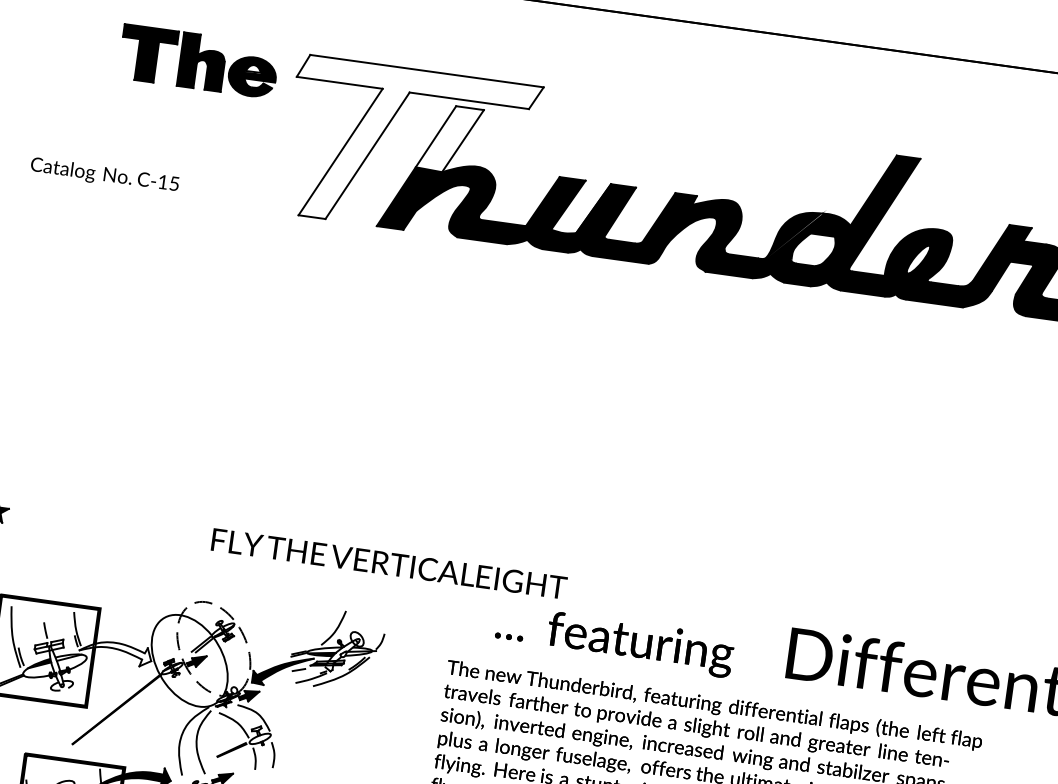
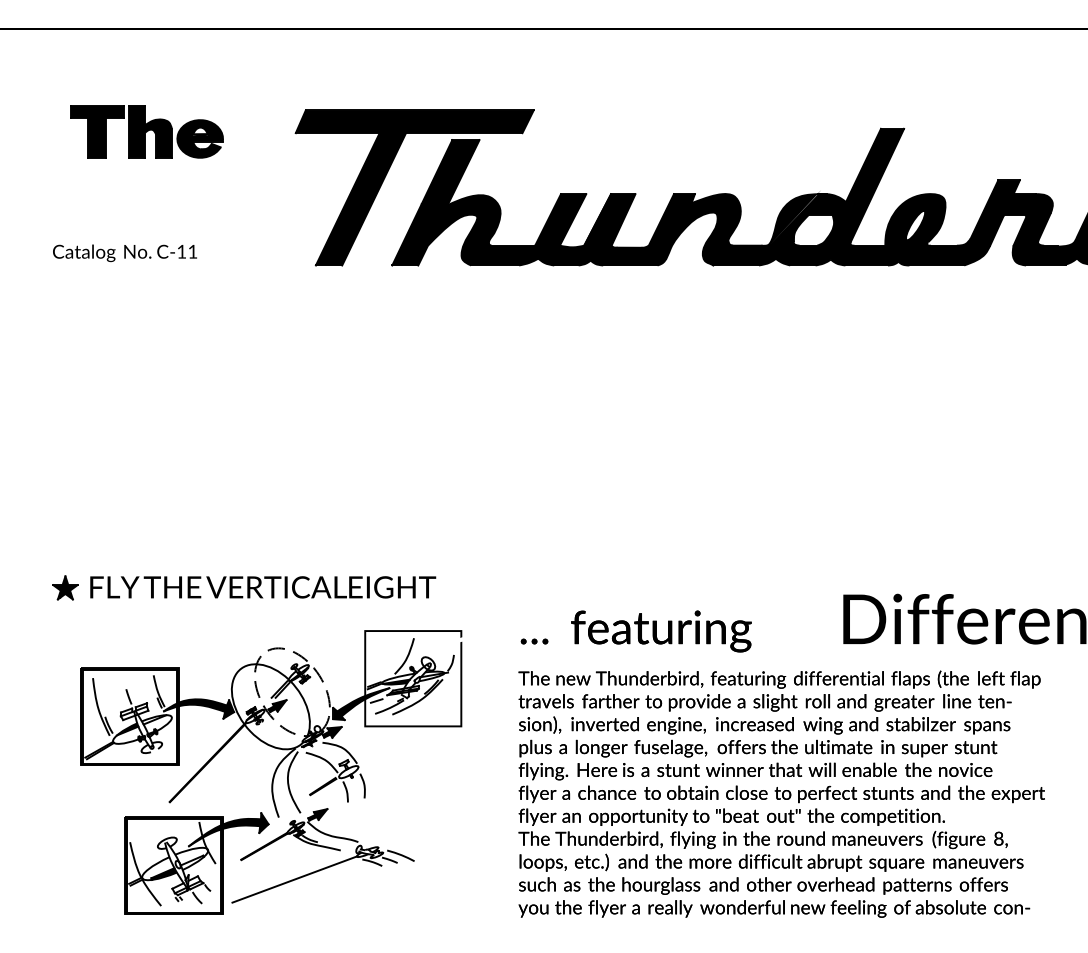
part: (198, 61) -> (146, 131), moved
fill: (449, 139) -> (450, 172), added
fill: (410, 149) -> (414, 187), added
text: (174, 183) -> (192, 251), C-15 -> C-11
text: (389, 564) -> (263, 587), moved
text: (613, 641) -> (635, 631), moved
fill: (115, 652) -> (198, 708), added
fill: (339, 652) -> (413, 678), added

